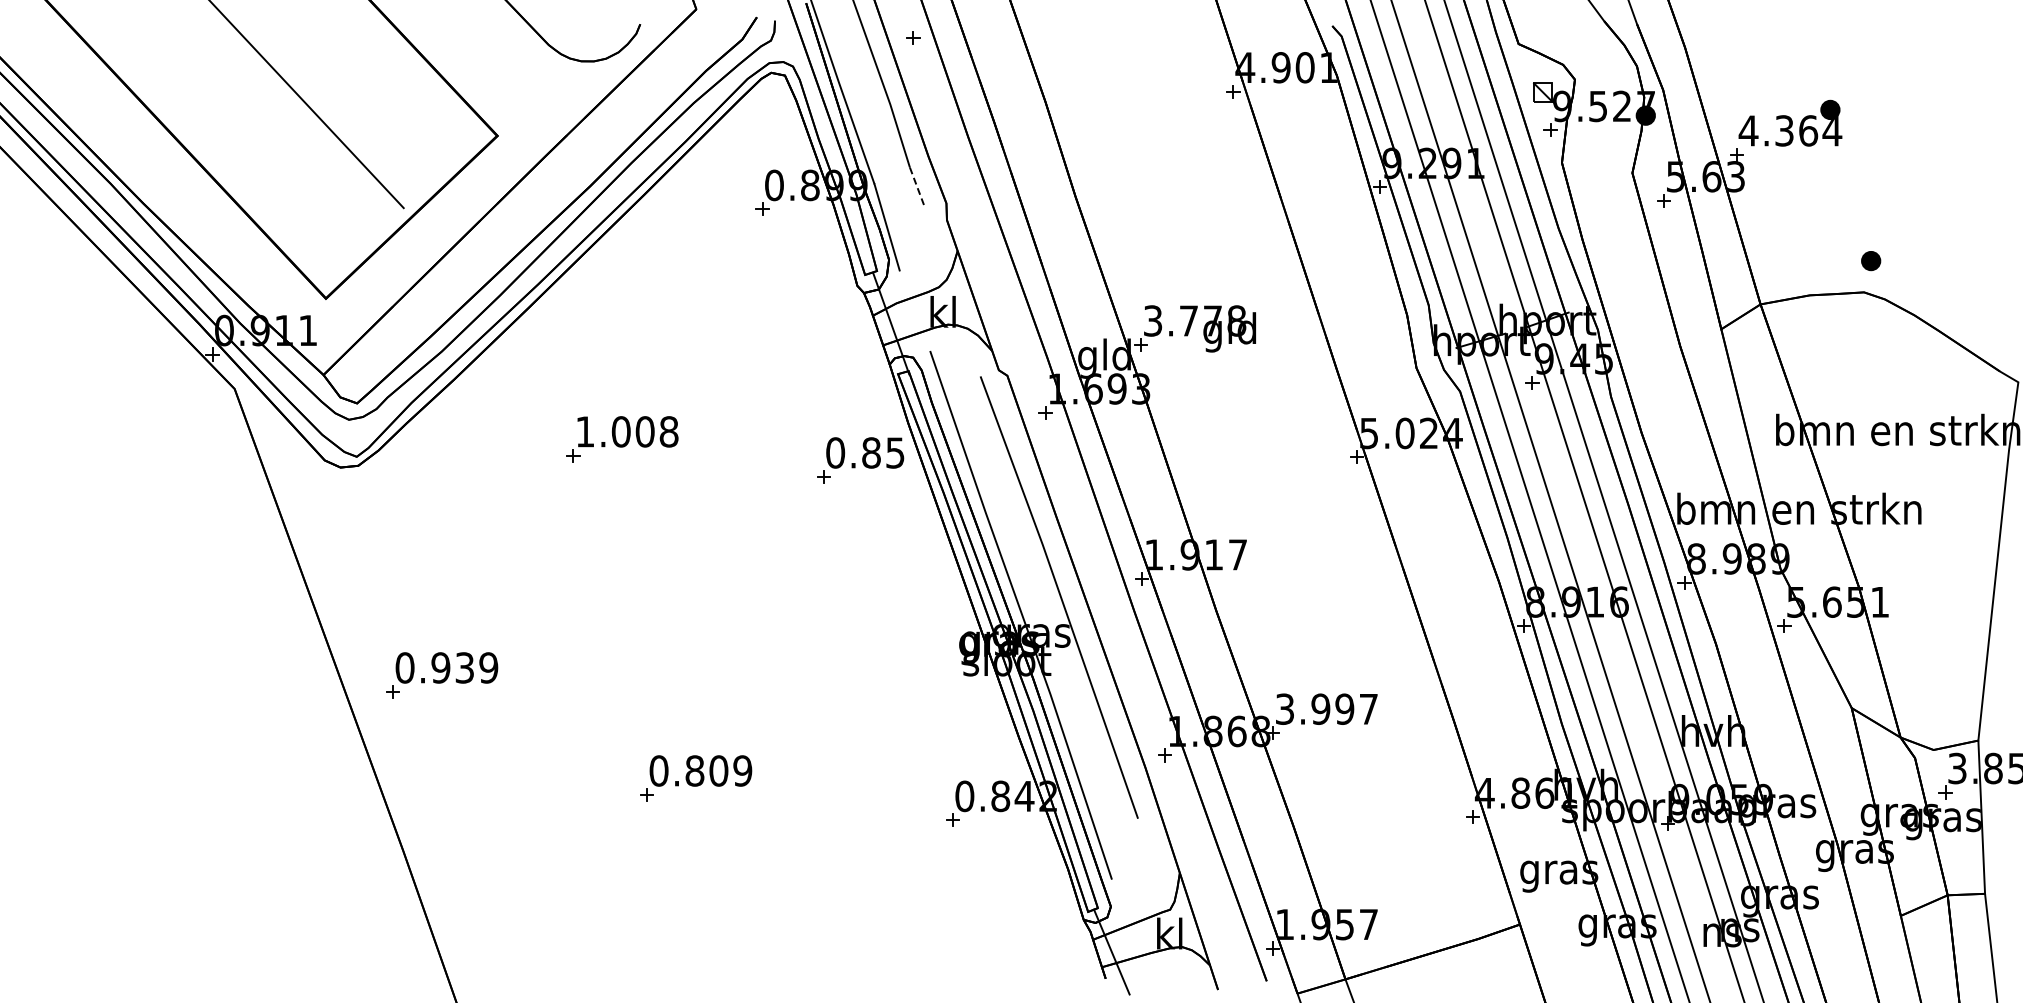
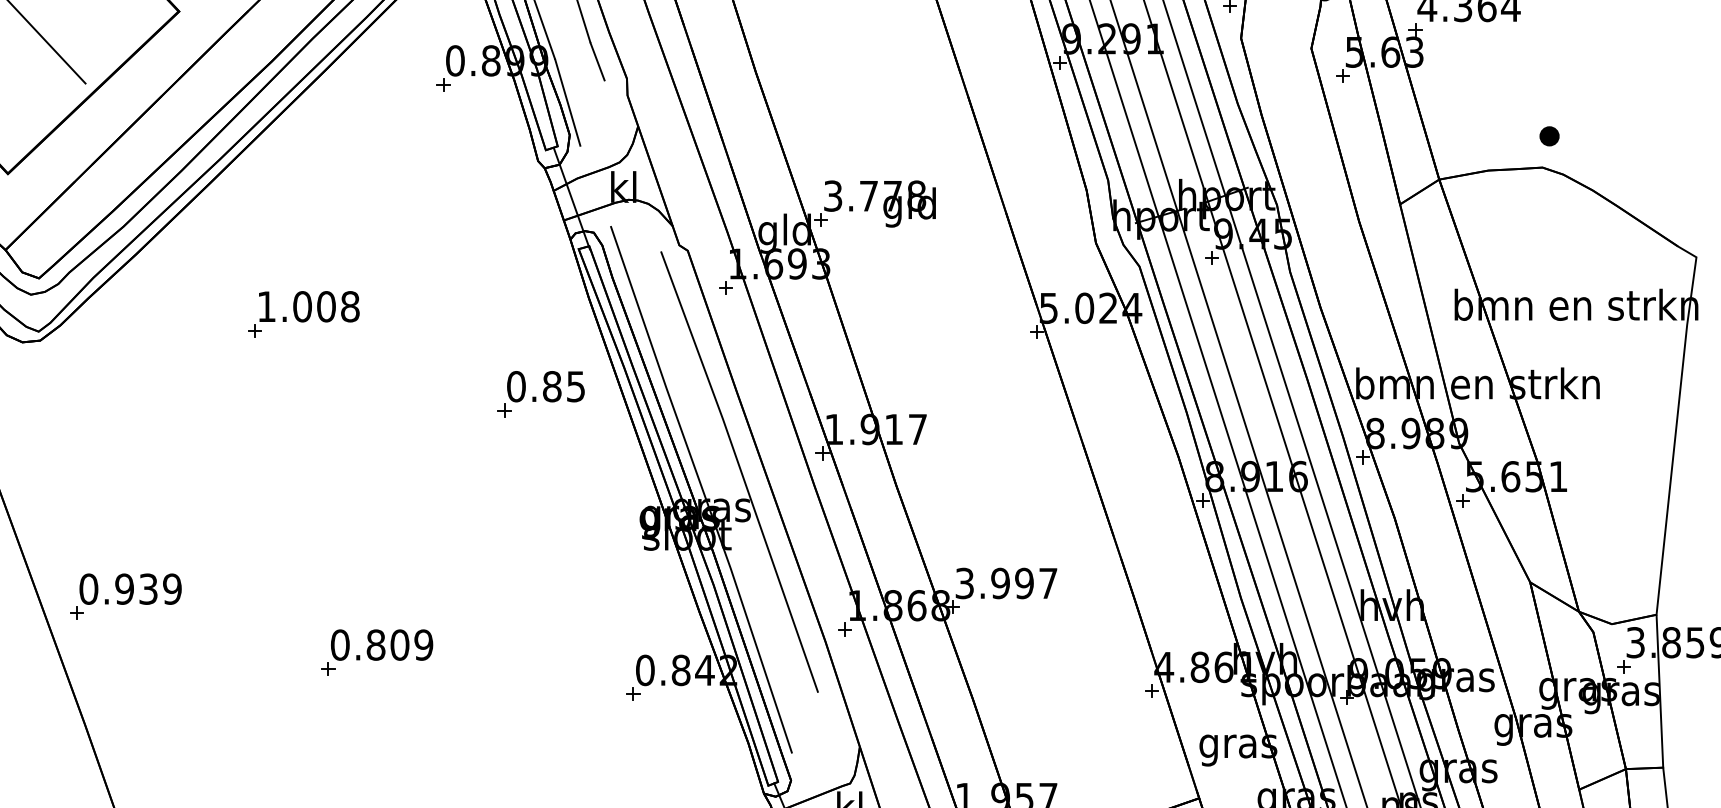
line: (916, 186) -> (597, 61), dashed -> solid
part: (860, 460) -> (541, 394), moved
part: (442, 675) -> (126, 596), moved

